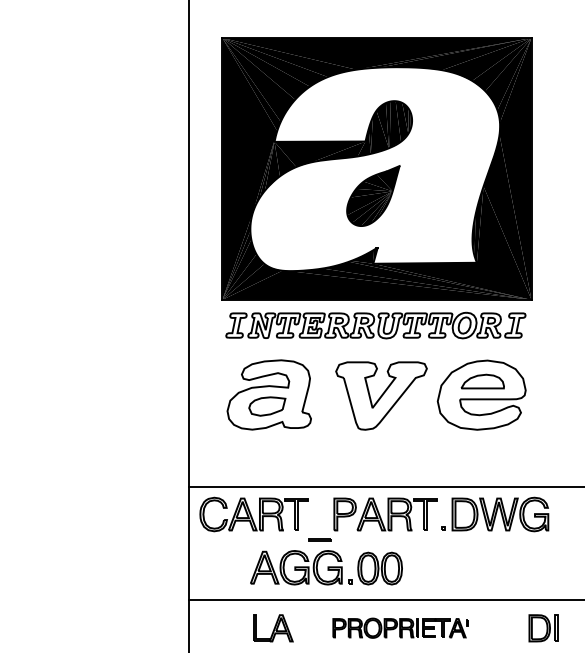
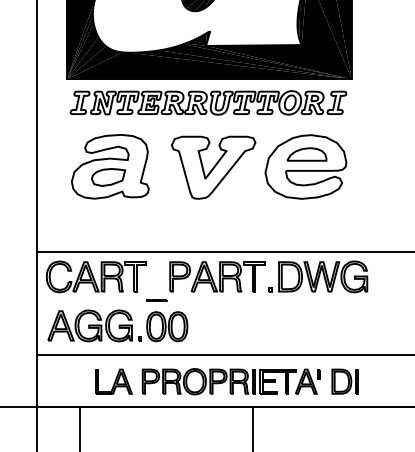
part: (326, 567) -> (117, 325), moved
part: (400, 627) -> (231, 380), size x1.43
part: (543, 628) -> (345, 381), moved

